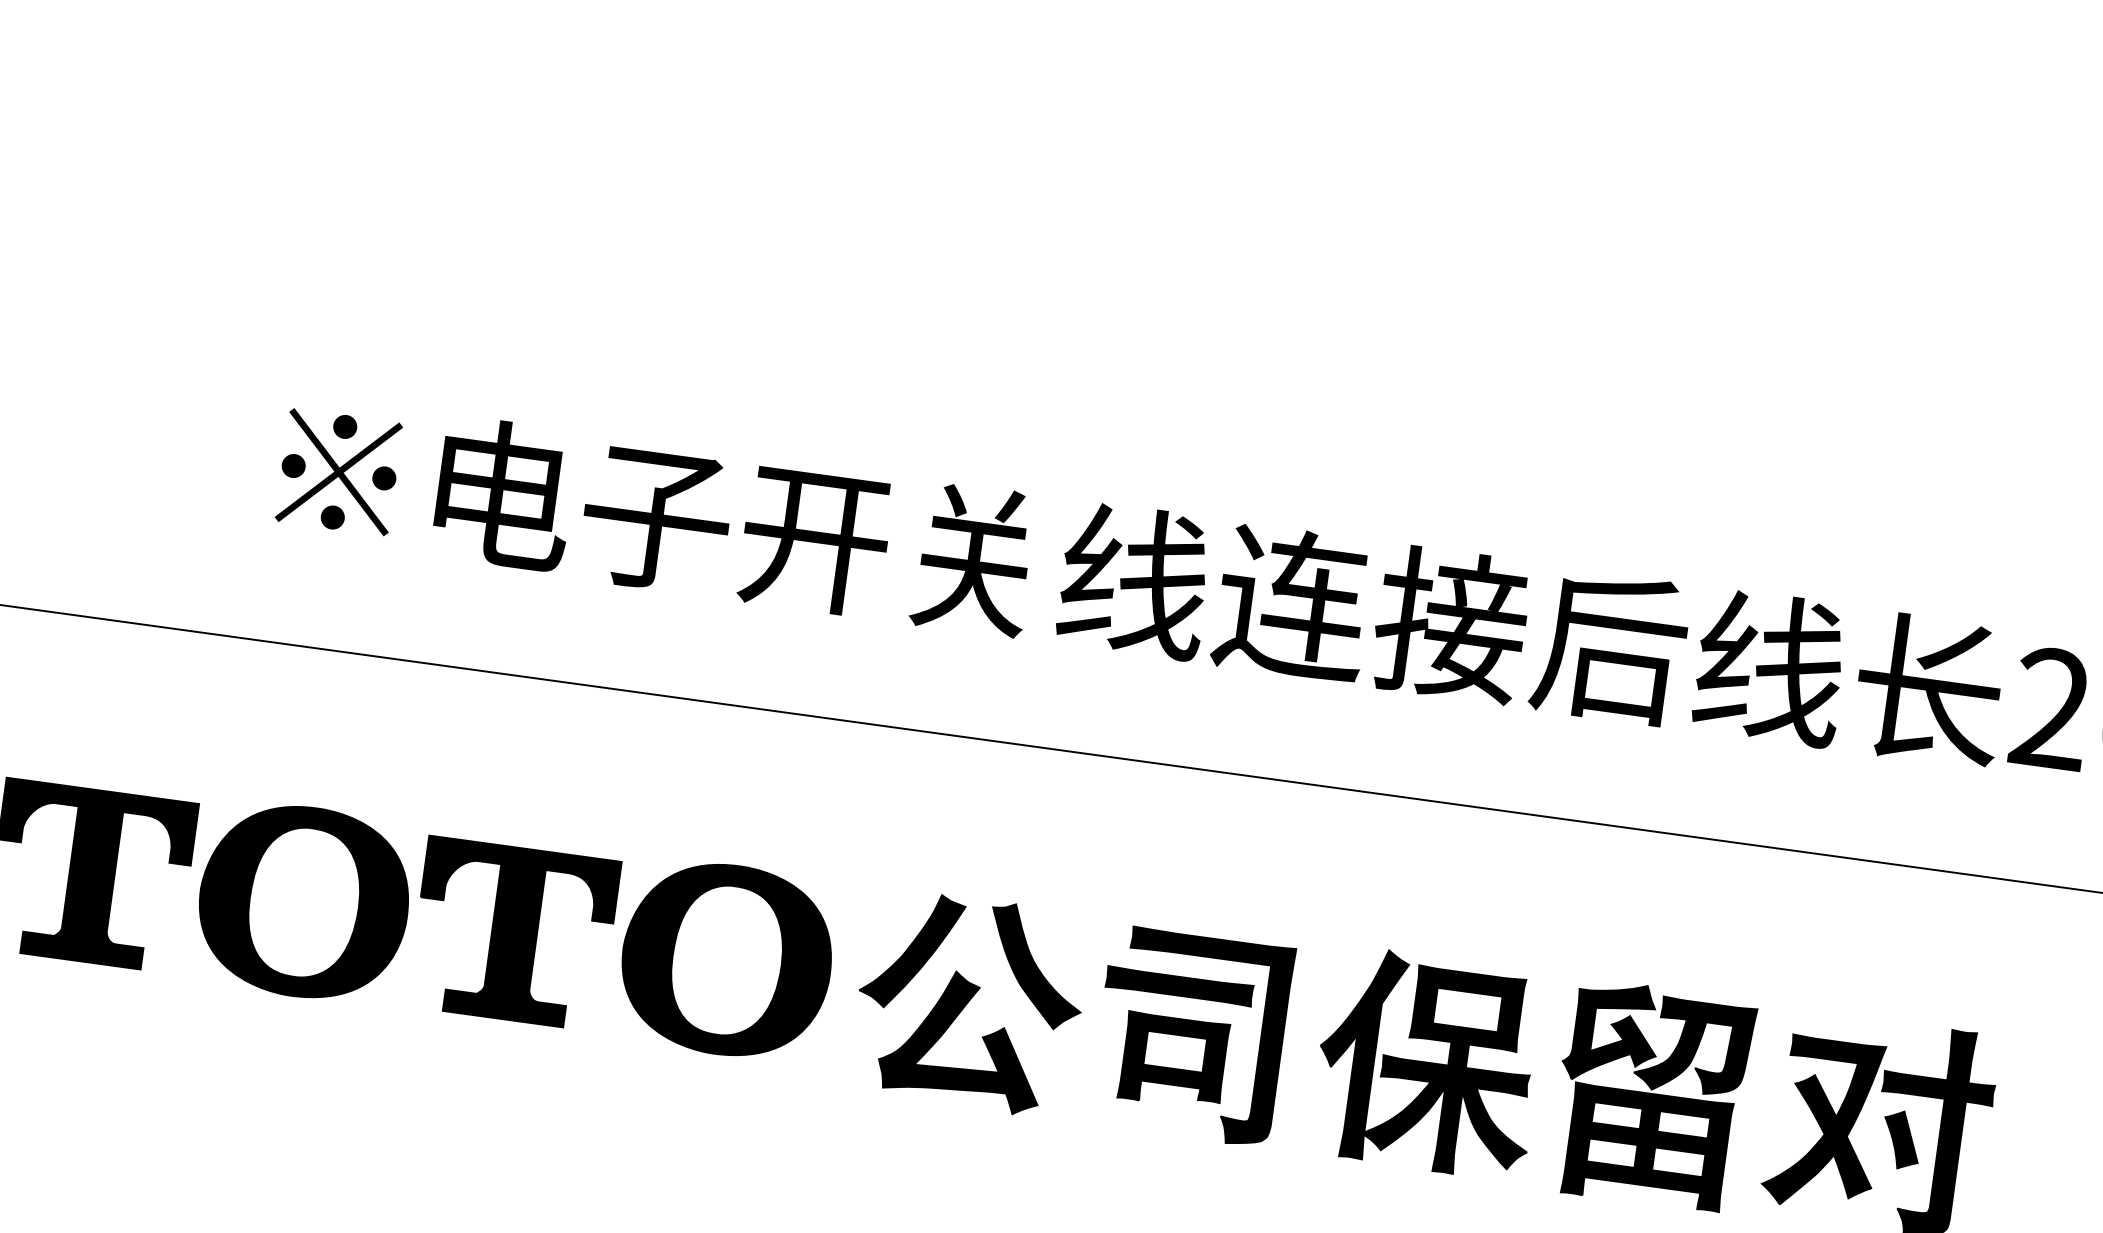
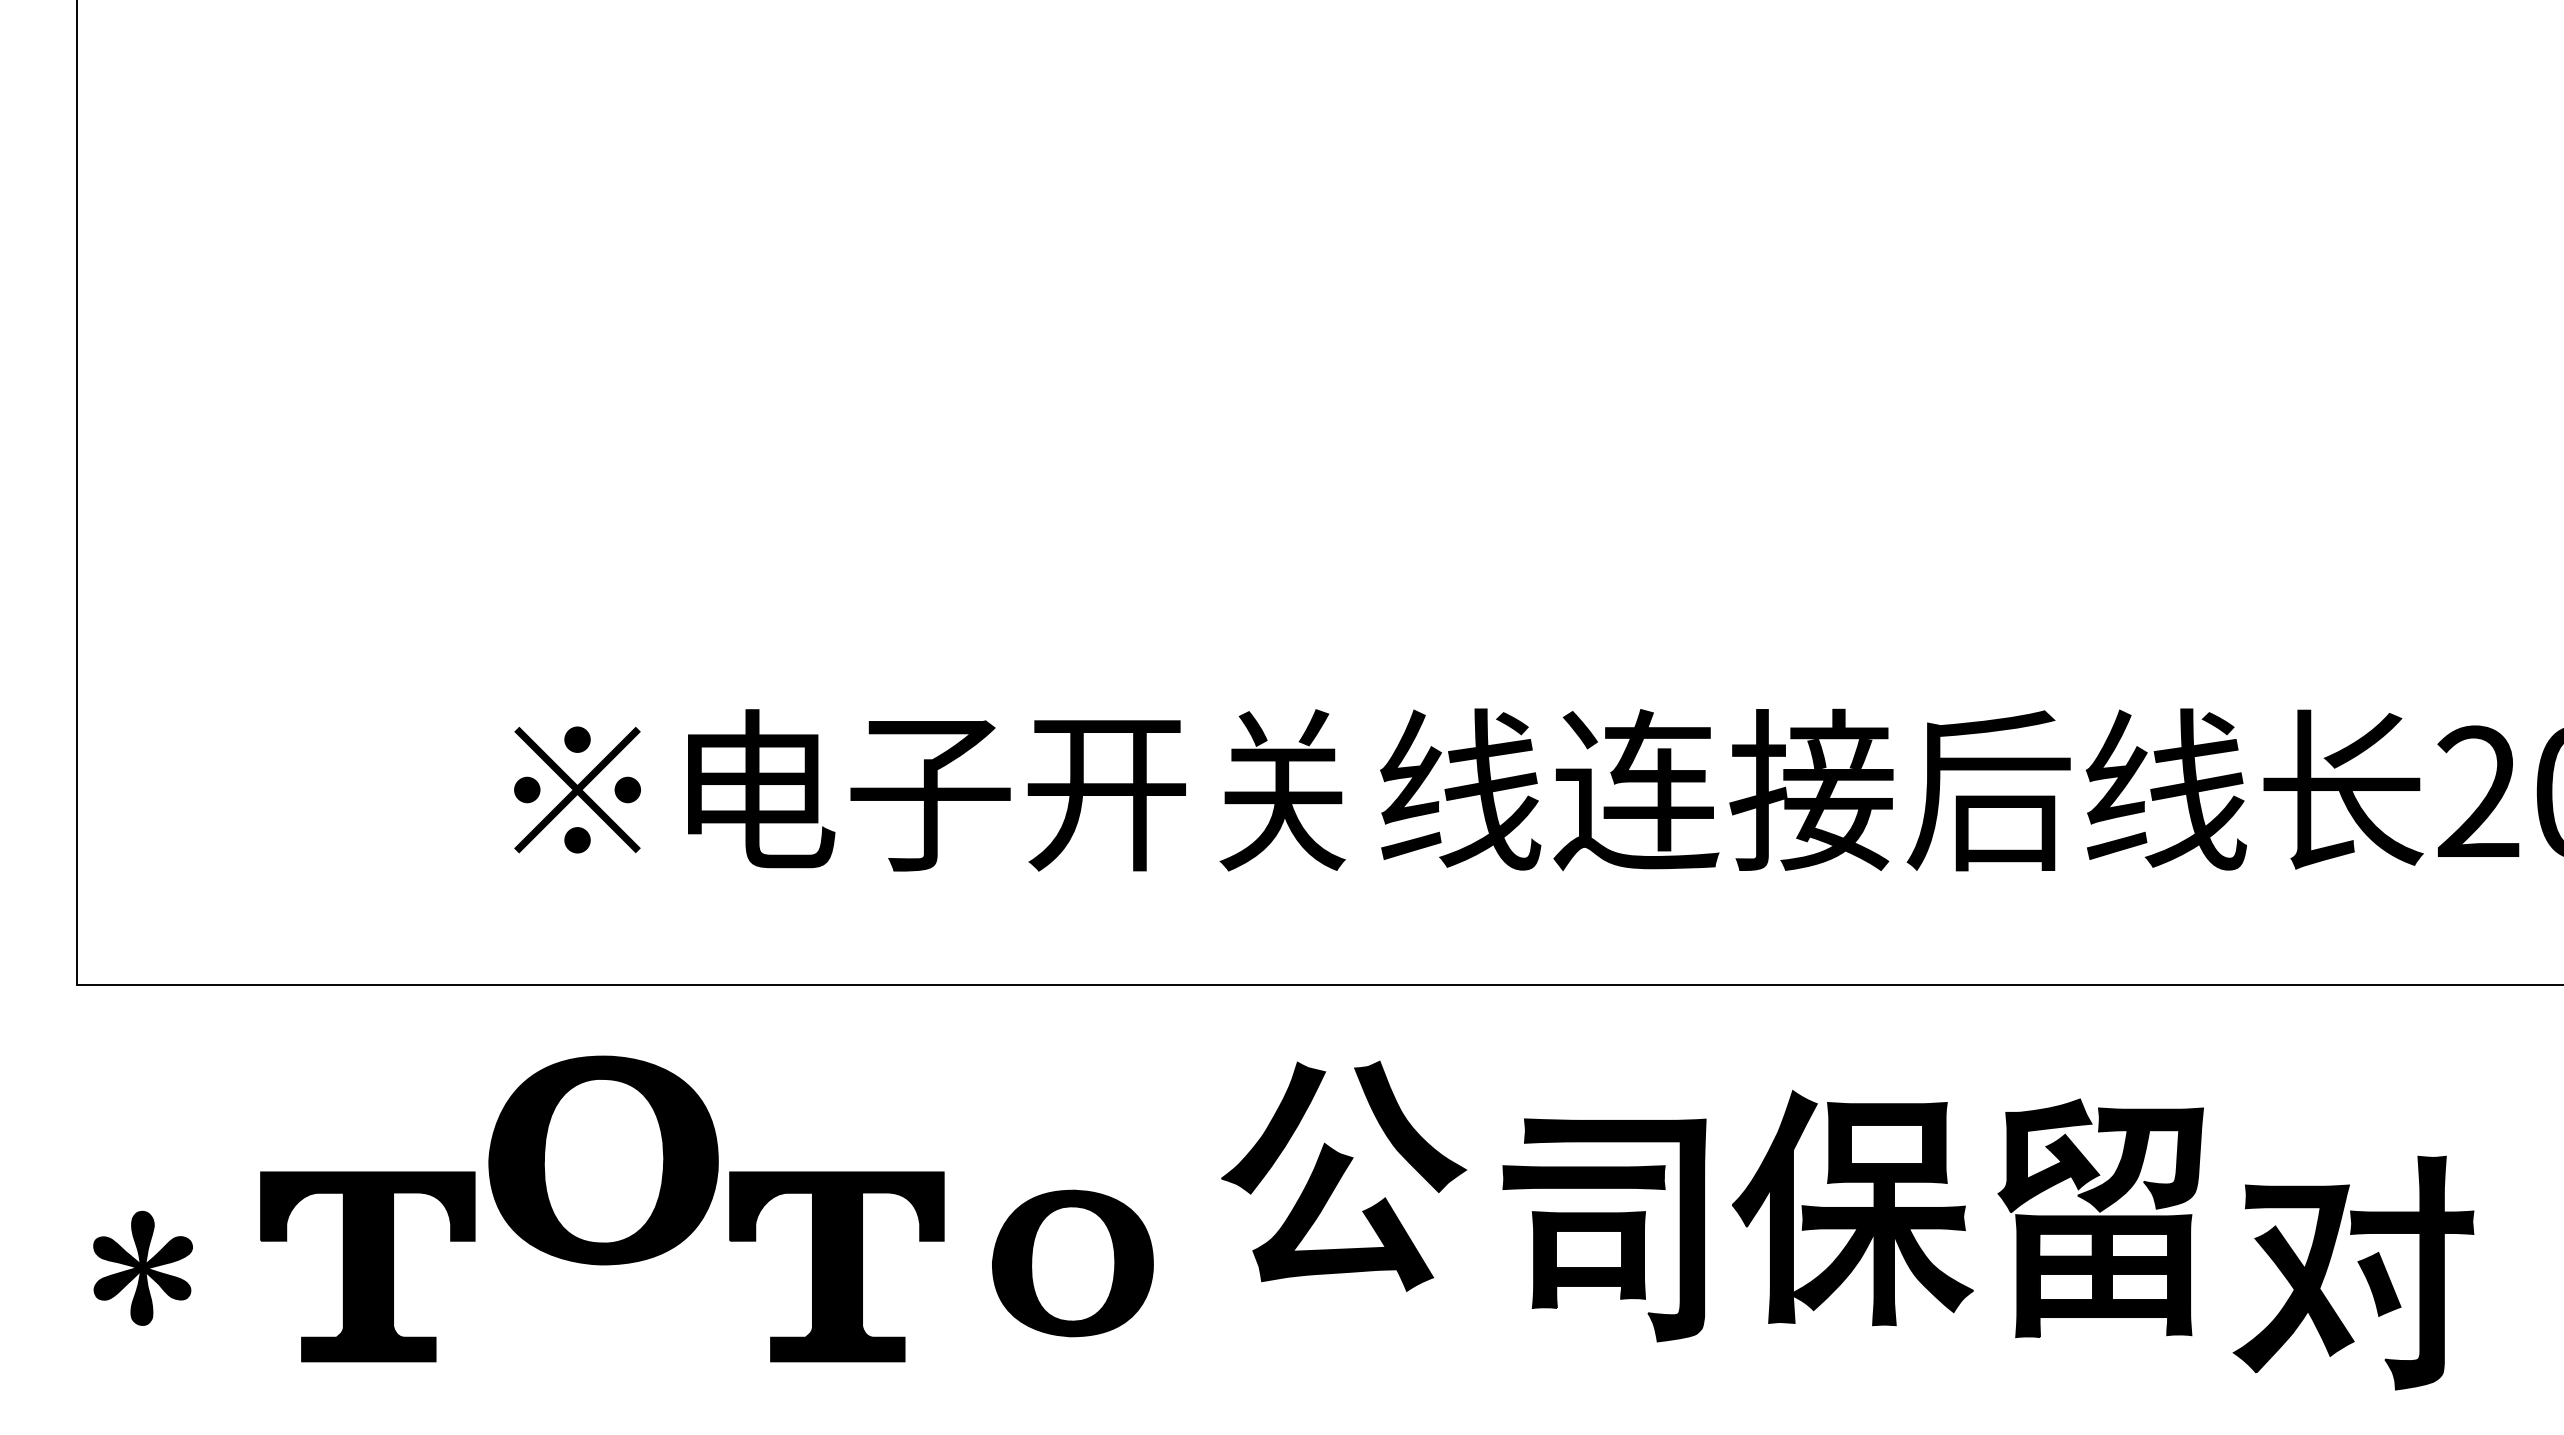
part: (303, 902) -> (603, 1160), moved
part: (726, 959) -> (1072, 1263), size x0.7
part: (970, 1002) -> (1344, 1175), moved
part: (1191, 1036) -> (1604, 1230), moved
part: (1428, 1063) -> (1852, 1208), moved
part: (1651, 1095) -> (2100, 1218), moved

